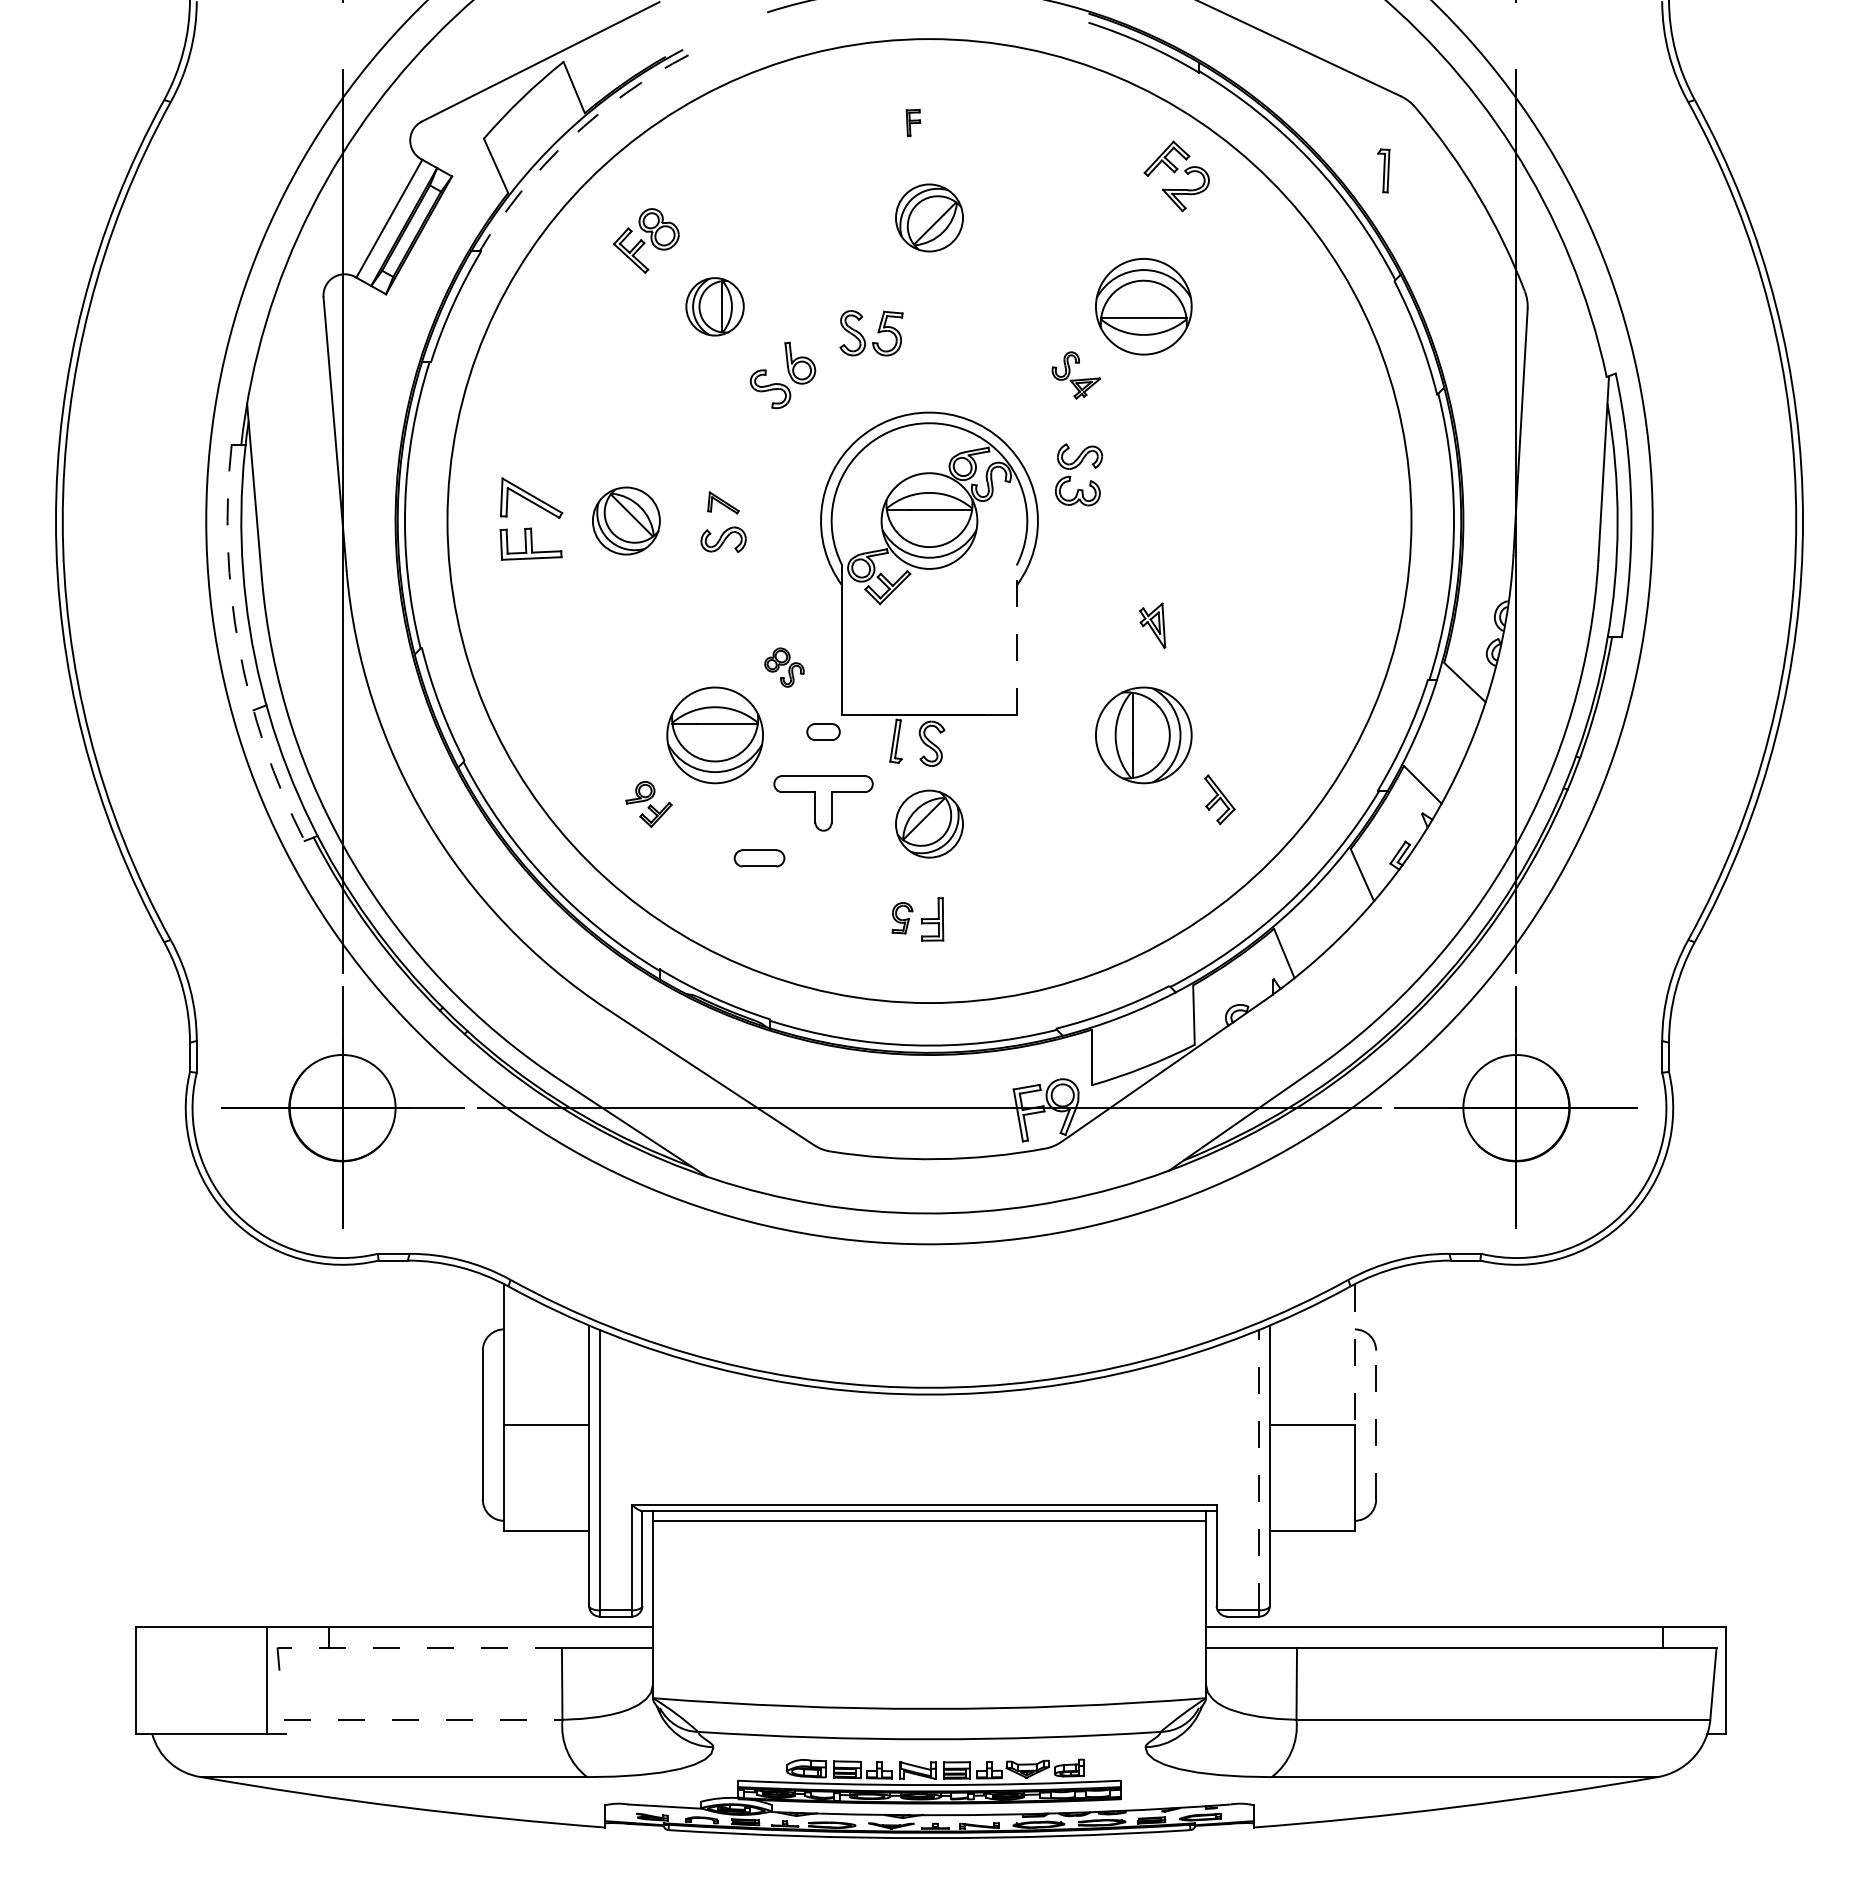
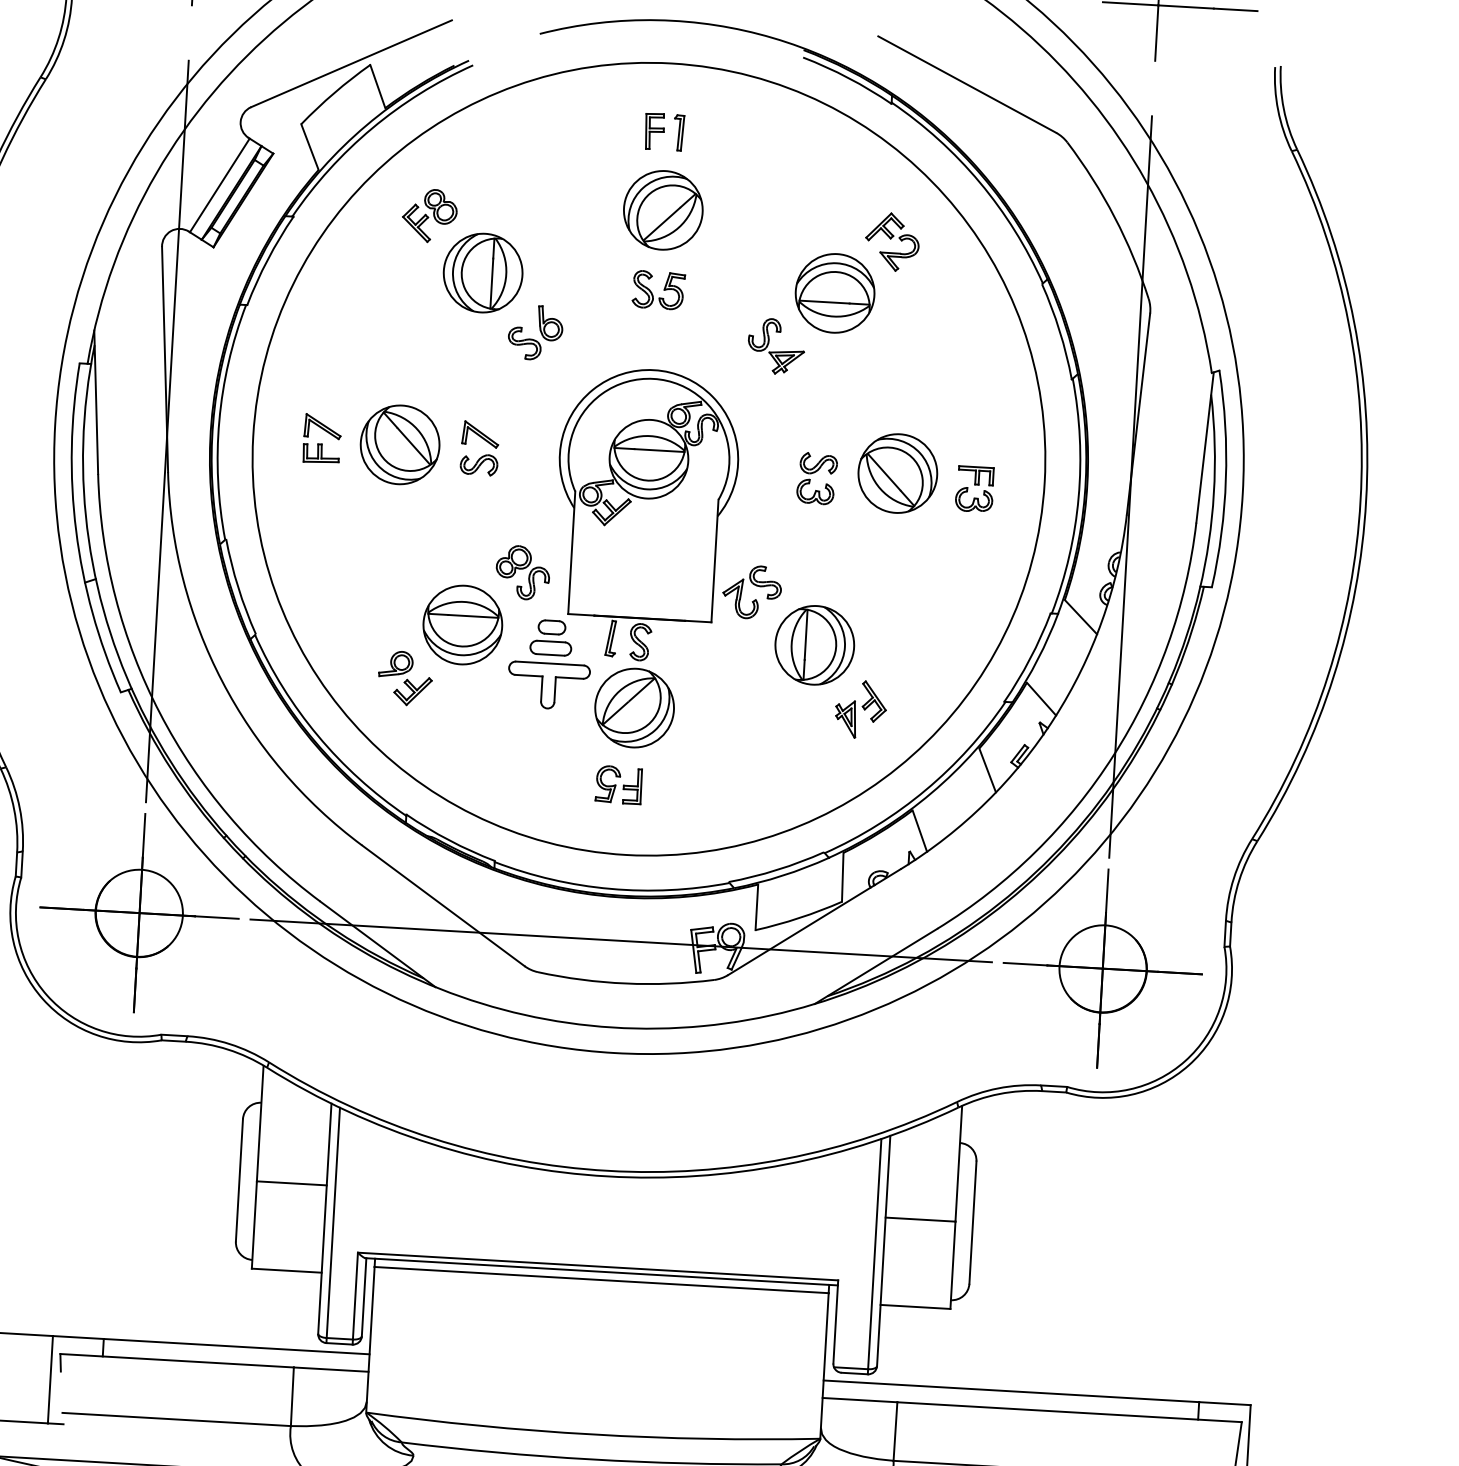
part: (913, 122) -> (654, 131), size x1.67
arc: (570, 138) -> (372, 128), dashed -> solid
part: (1383, 170) -> (678, 132), moved
part: (1176, 176) -> (892, 242), moved
part: (929, 217) -> (663, 209), size x1.43
part: (714, 306) -> (482, 272), size x1.67
part: (877, 332) -> (663, 289), moved
part: (1076, 375) -> (776, 346), size x1.43
part: (1075, 468) -> (814, 473), moved
part: (723, 502) -> (480, 434), size x1.43
part: (531, 519) -> (322, 439), size x0.71
part: (626, 520) -> (400, 444), size x1.43
part: (1232, 520) -> (897, 473), added
part: (1327, 534) -> (975, 489), added
part: (1152, 625) -> (845, 718), moved
line: (1016, 640) -> (714, 561), dashed -> solid
arc: (239, 648) -> (76, 531), dashed -> solid
part: (784, 667) -> (523, 572), size x1.67
part: (1067, 667) -> (755, 585), added
part: (648, 804) -> (404, 678), size x1.43
part: (929, 823) -> (634, 707), size x1.43
part: (759, 858) -> (550, 648), moved
part: (902, 917) -> (608, 783), size x1.43
line: (1354, 1355) -> (958, 1164), dashed -> solid
line: (1376, 1424) -> (973, 1222), dashed -> solid
line: (1259, 1469) -> (875, 1253), dashed -> solid
line: (419, 1648) -> (176, 1360), dashed -> solid
line: (423, 1719) -> (176, 1419), dashed -> solid

